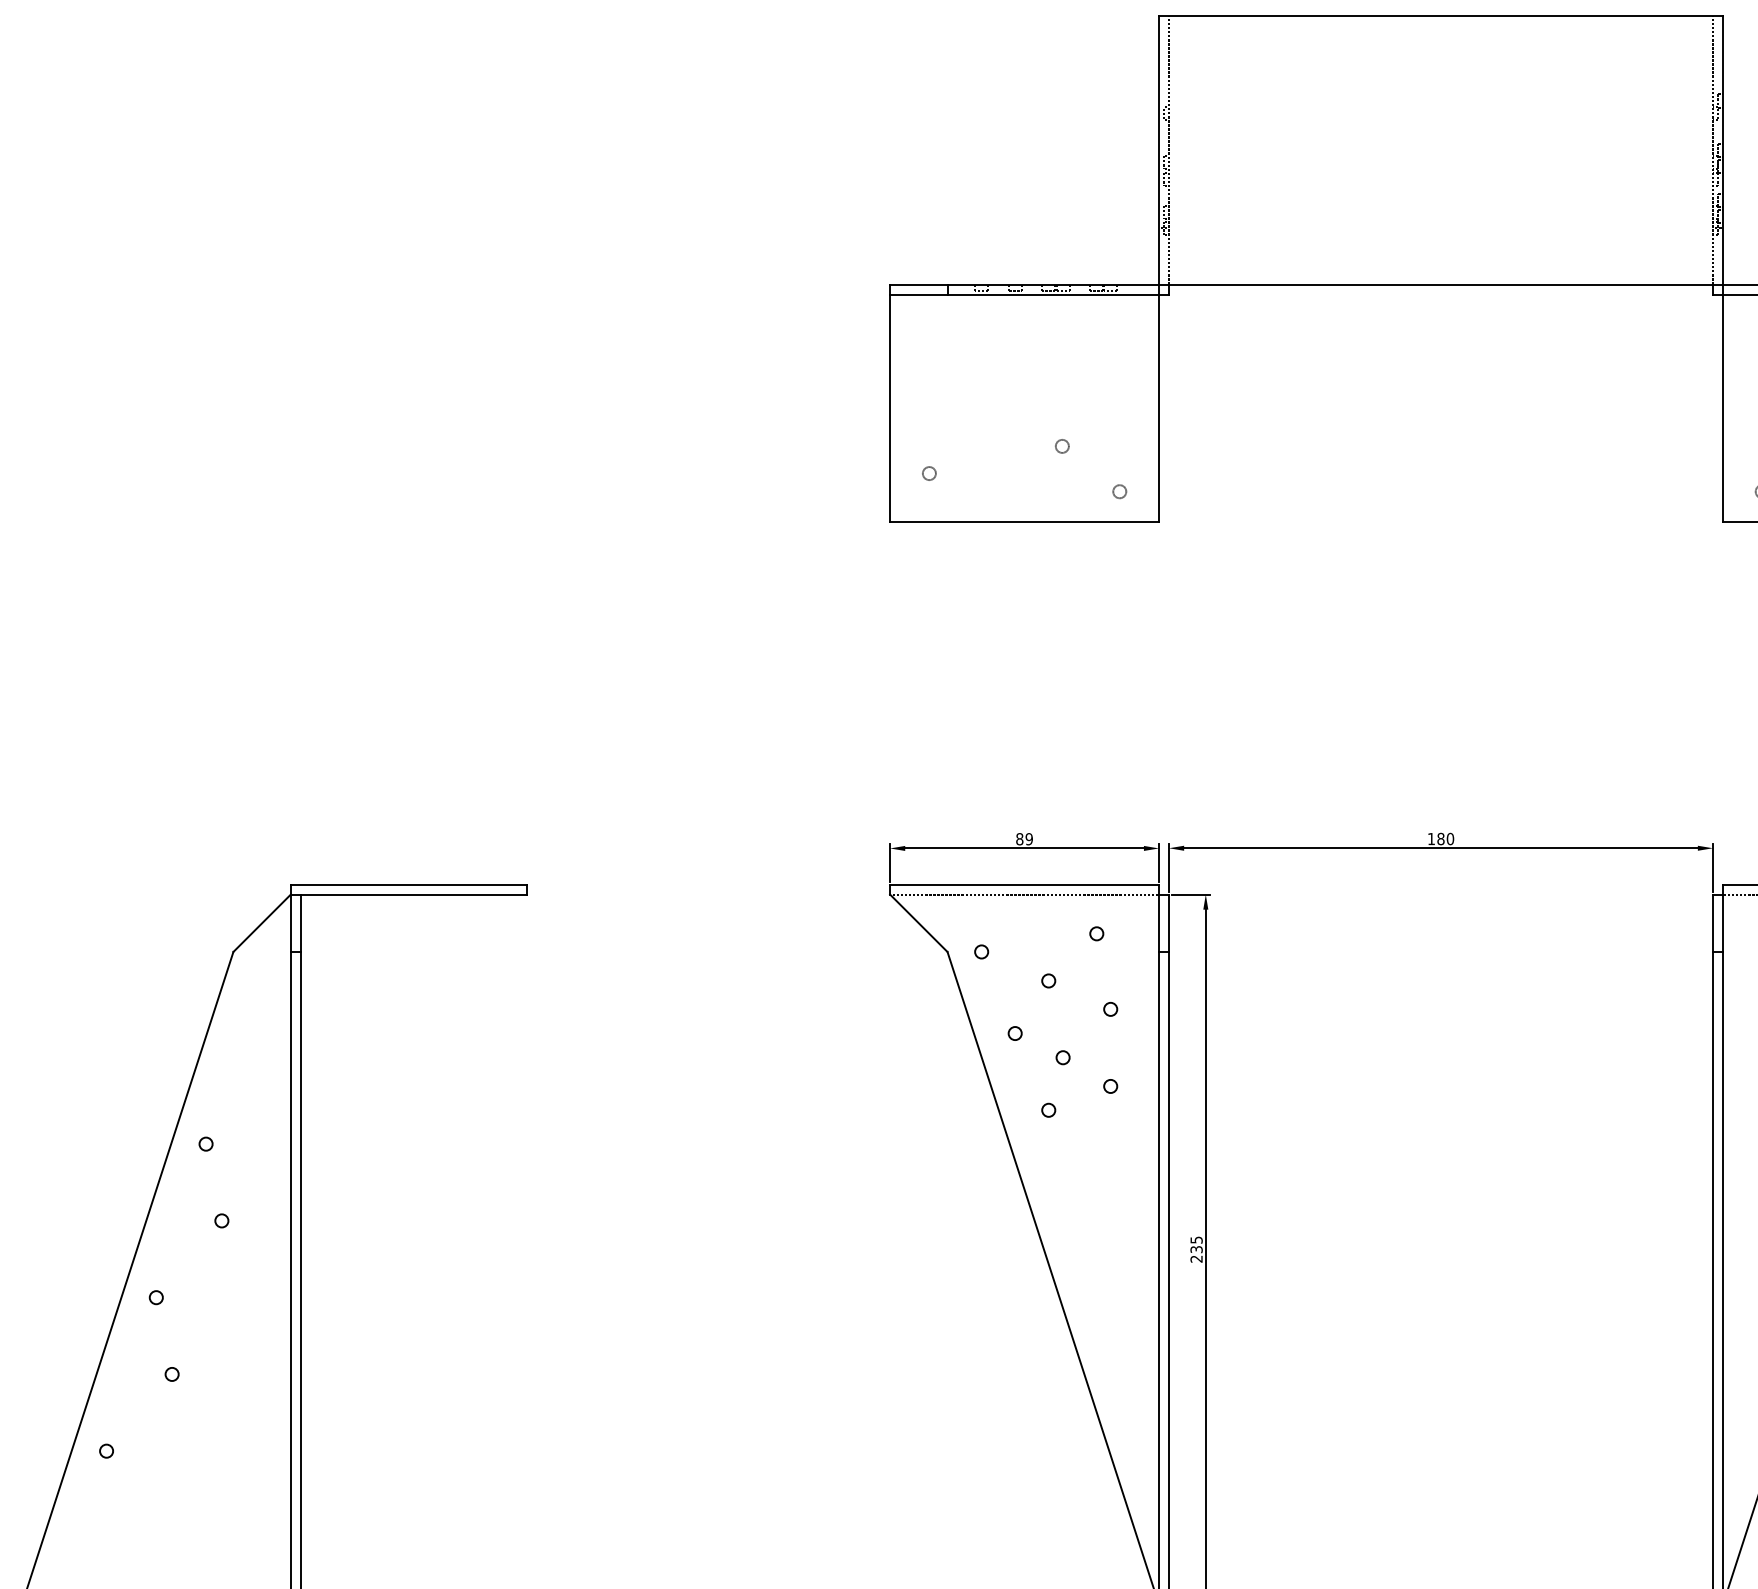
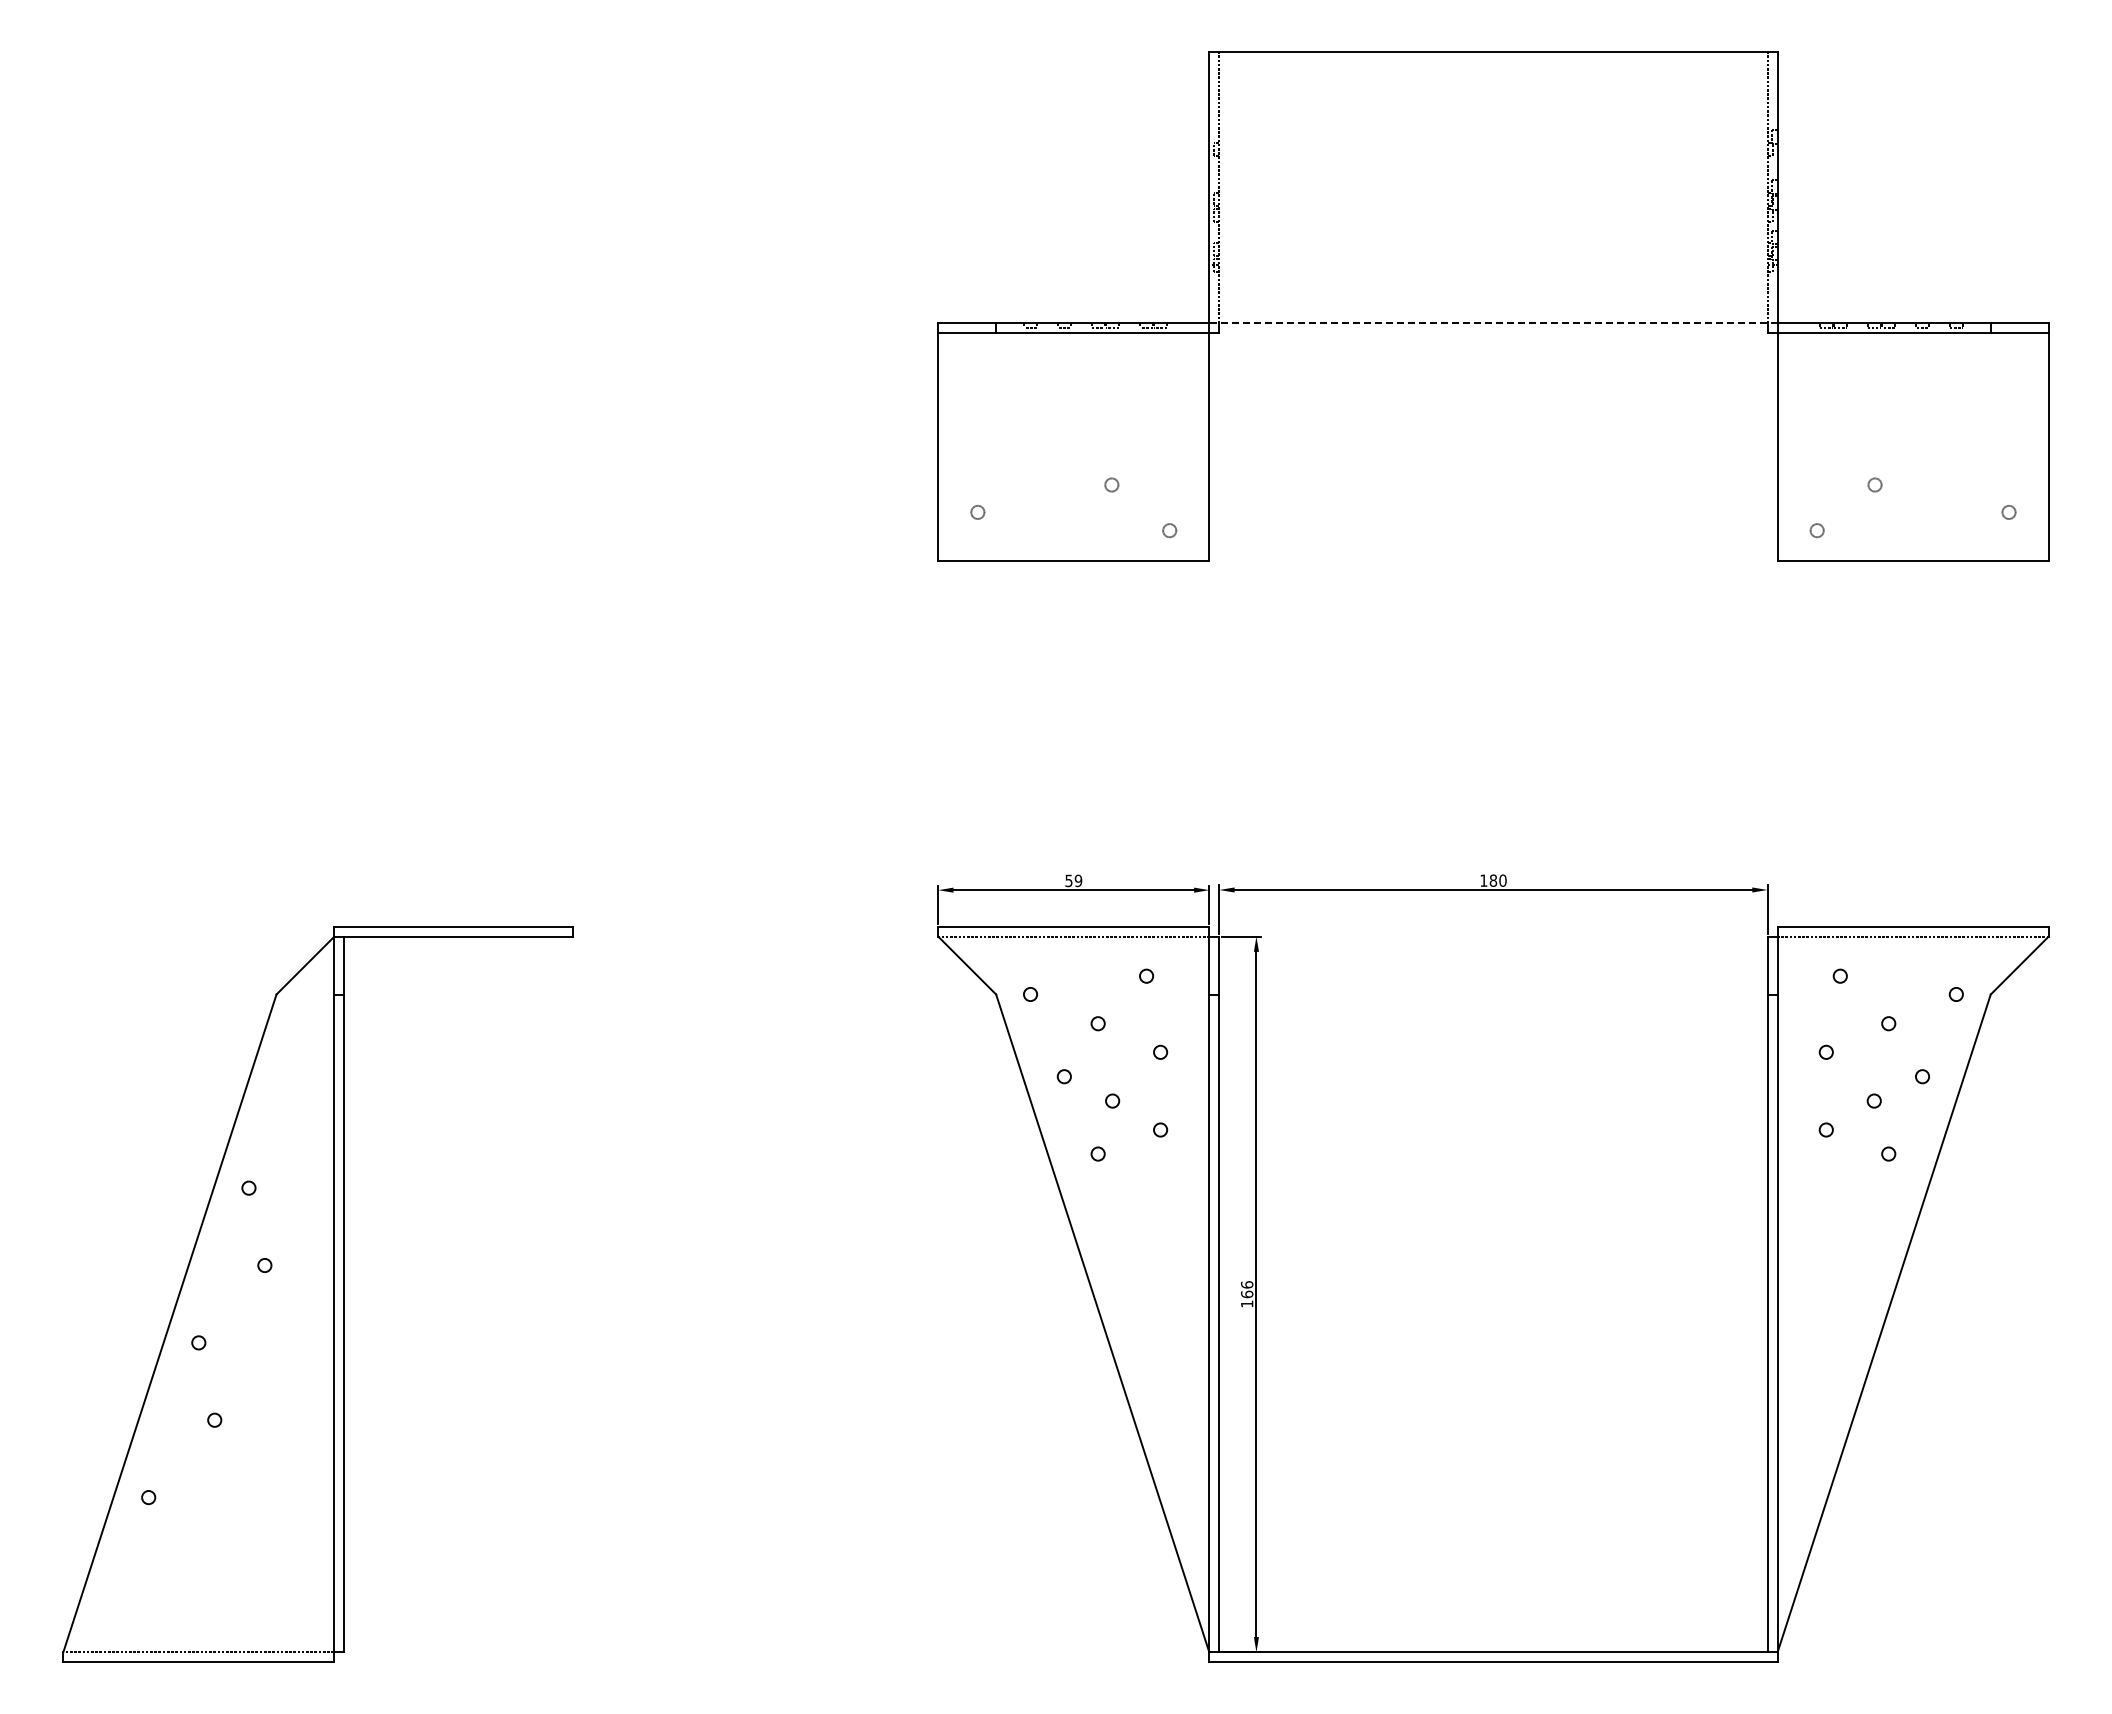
line: (1440, 285) -> (1492, 322), solid -> dashed
text: (1019, 838) -> (1068, 880), 89 -> 59
text: (1195, 1249) -> (1246, 1294), 235 -> 166

